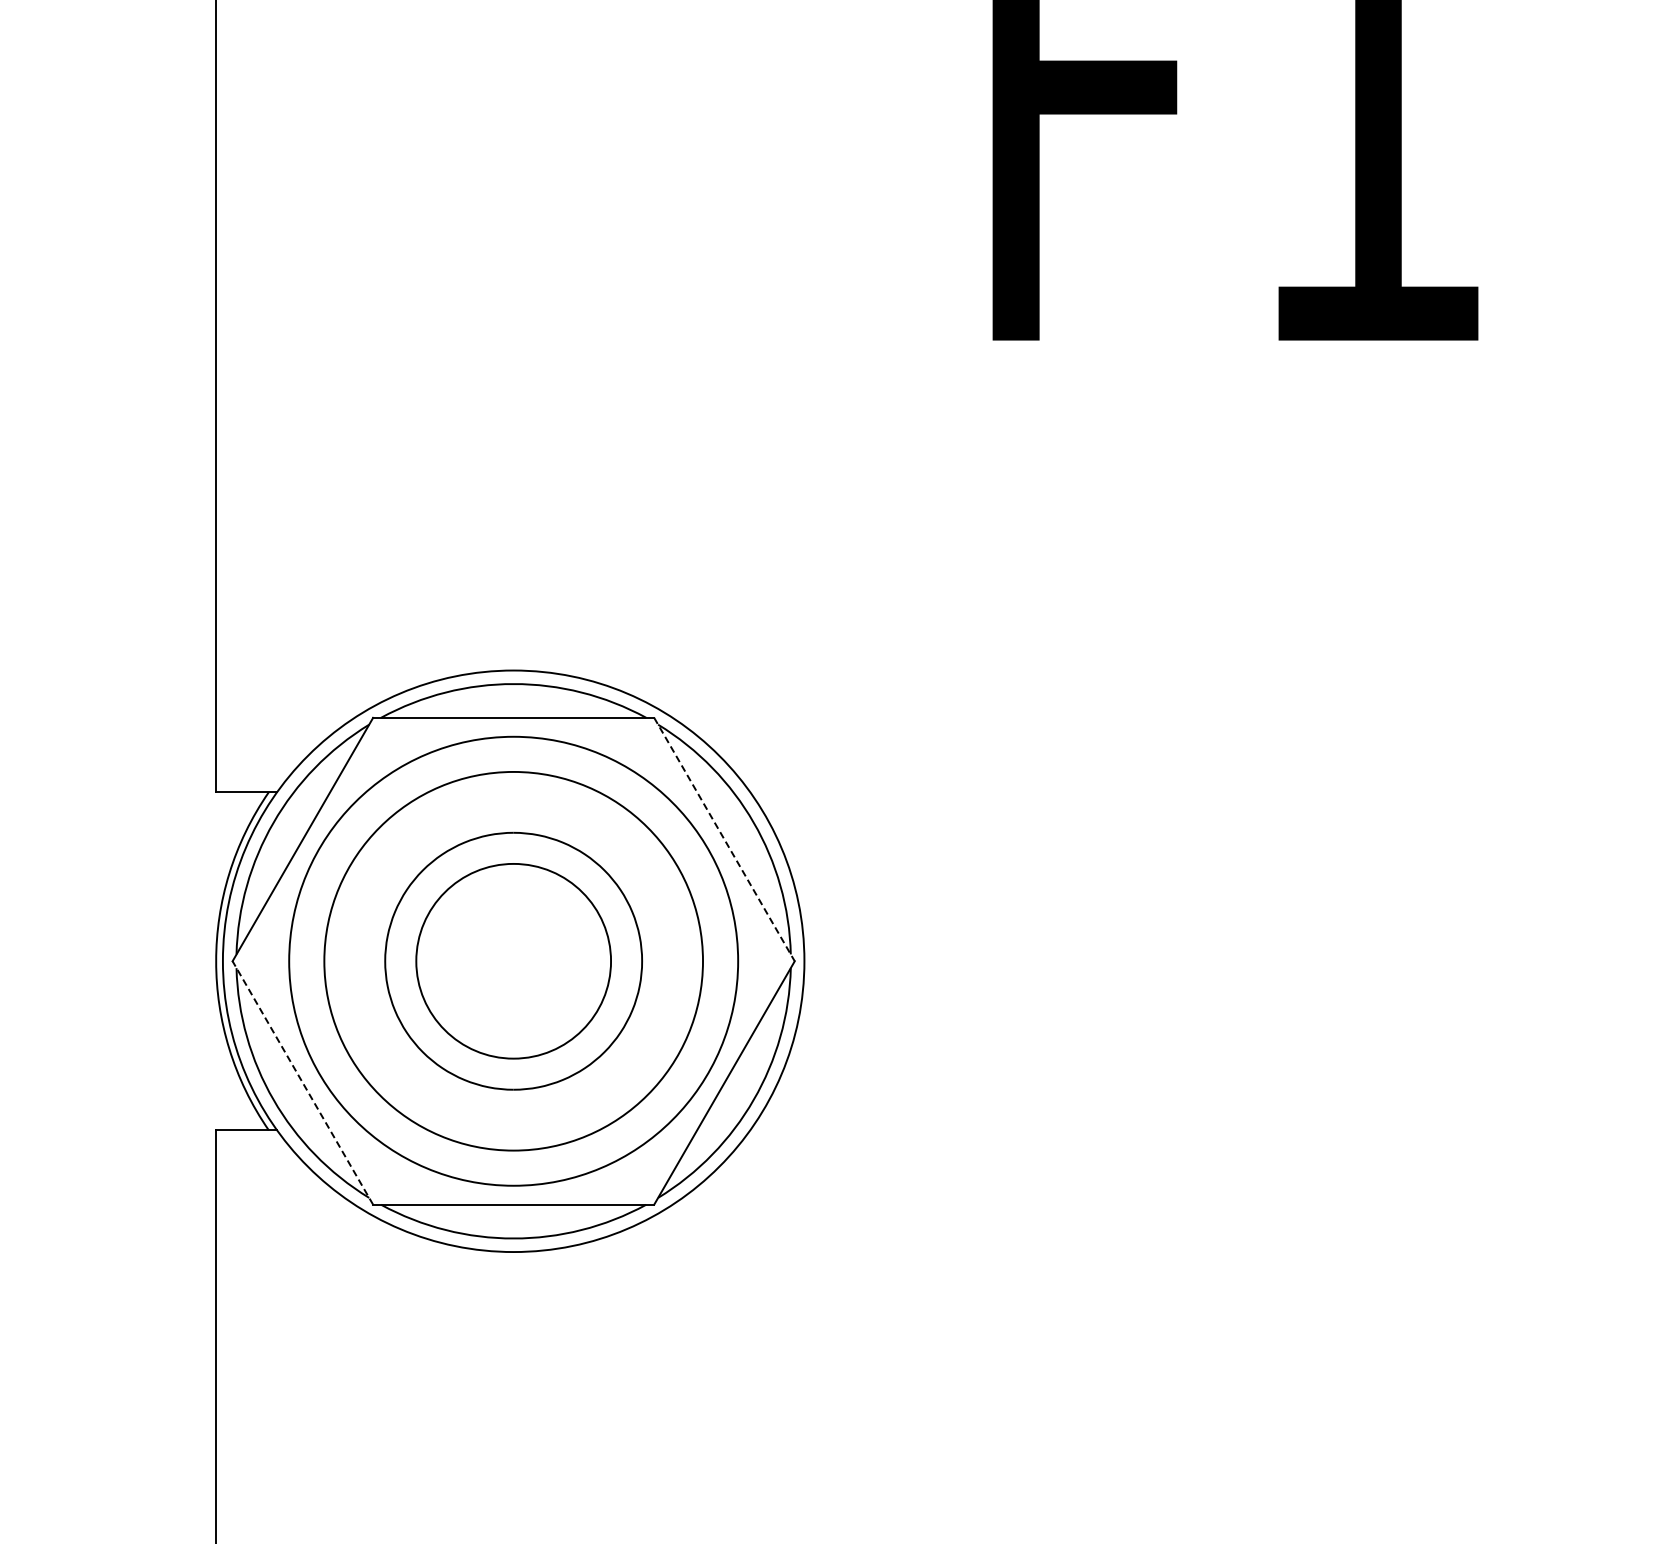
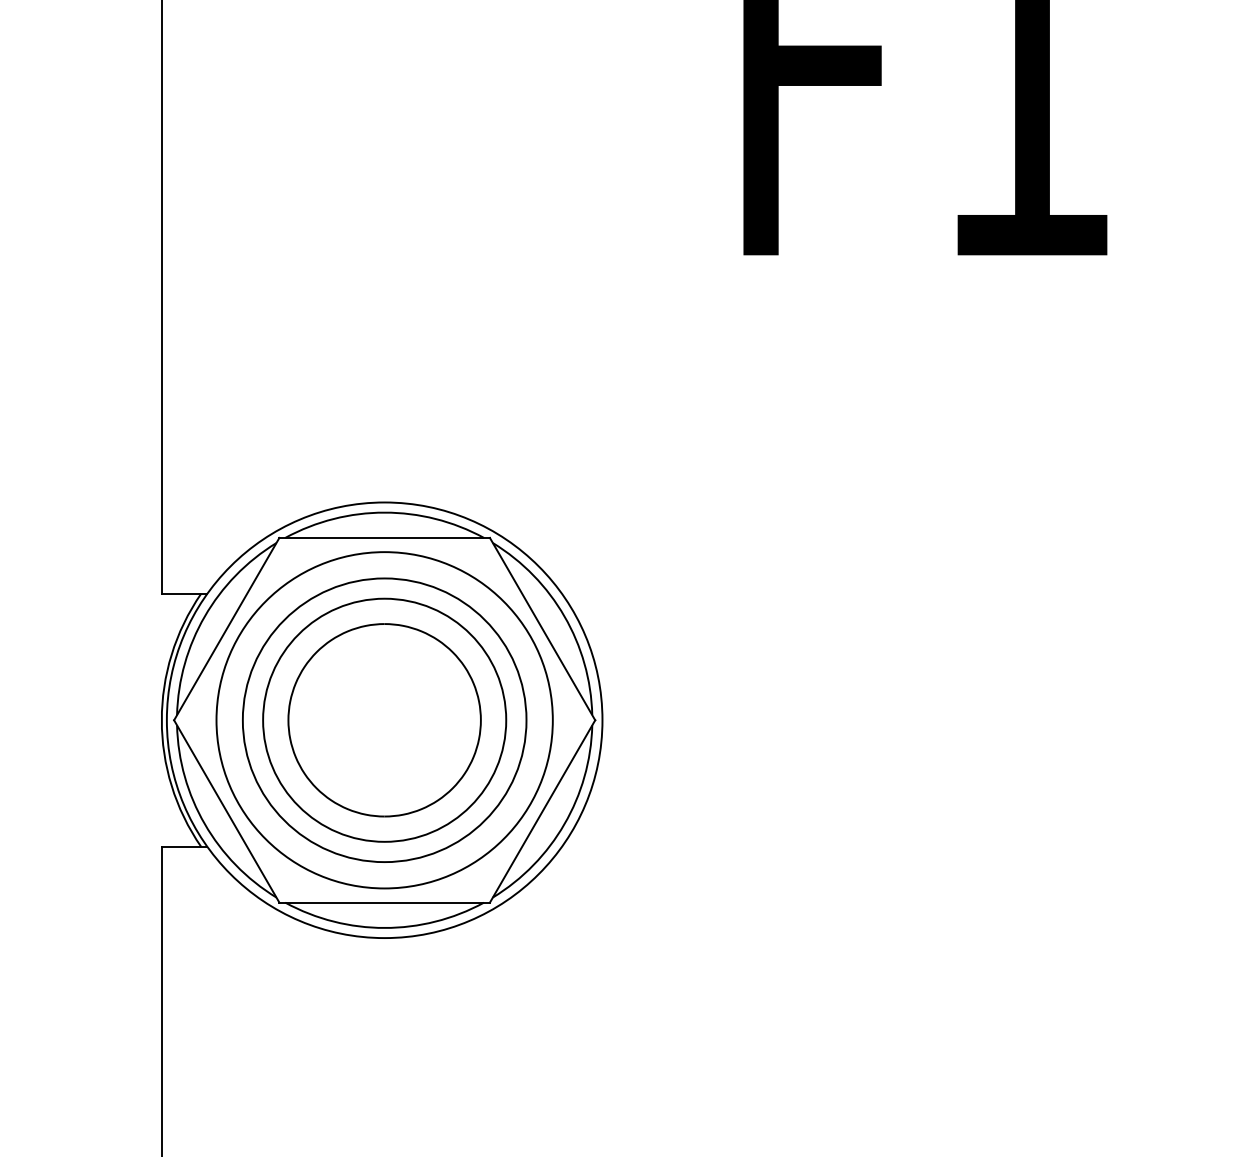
line: (724, 839) -> (542, 629), dashed -> solid
circle: (513, 961) -> (384, 720), size x1.67
line: (302, 1082) -> (226, 811), dashed -> solid

